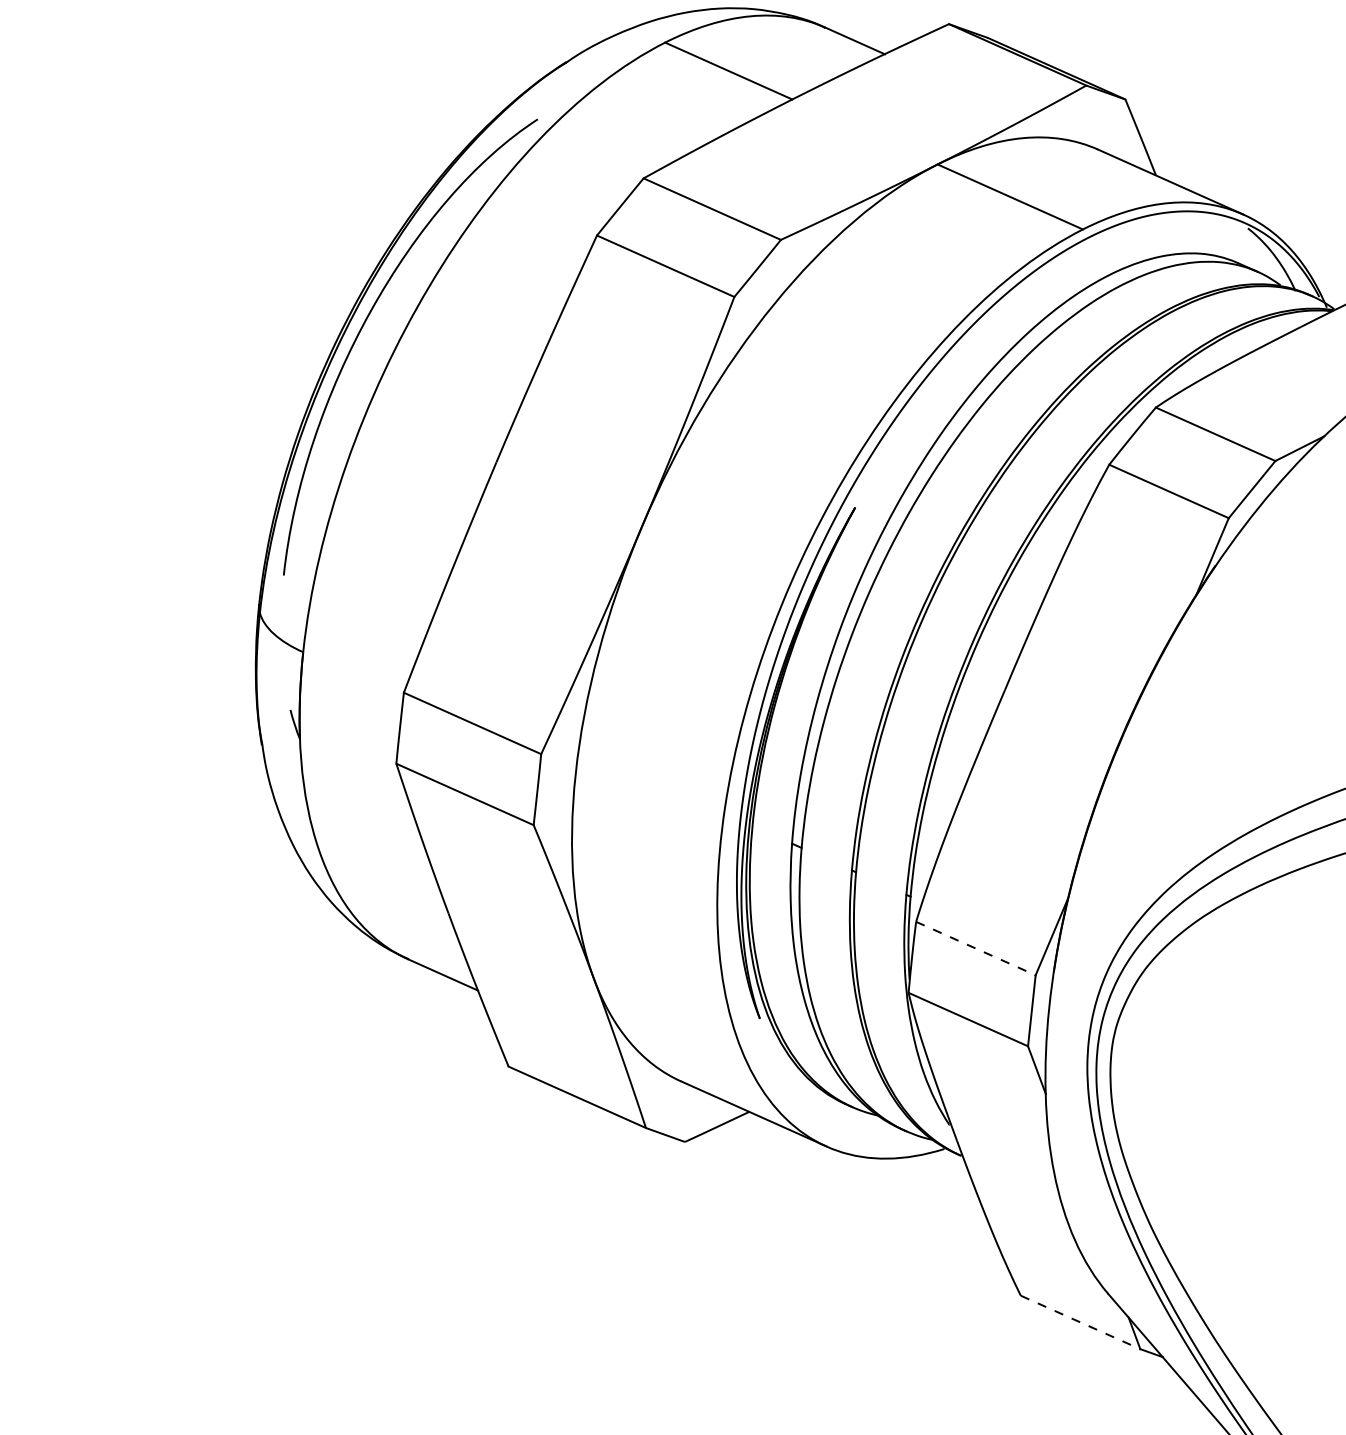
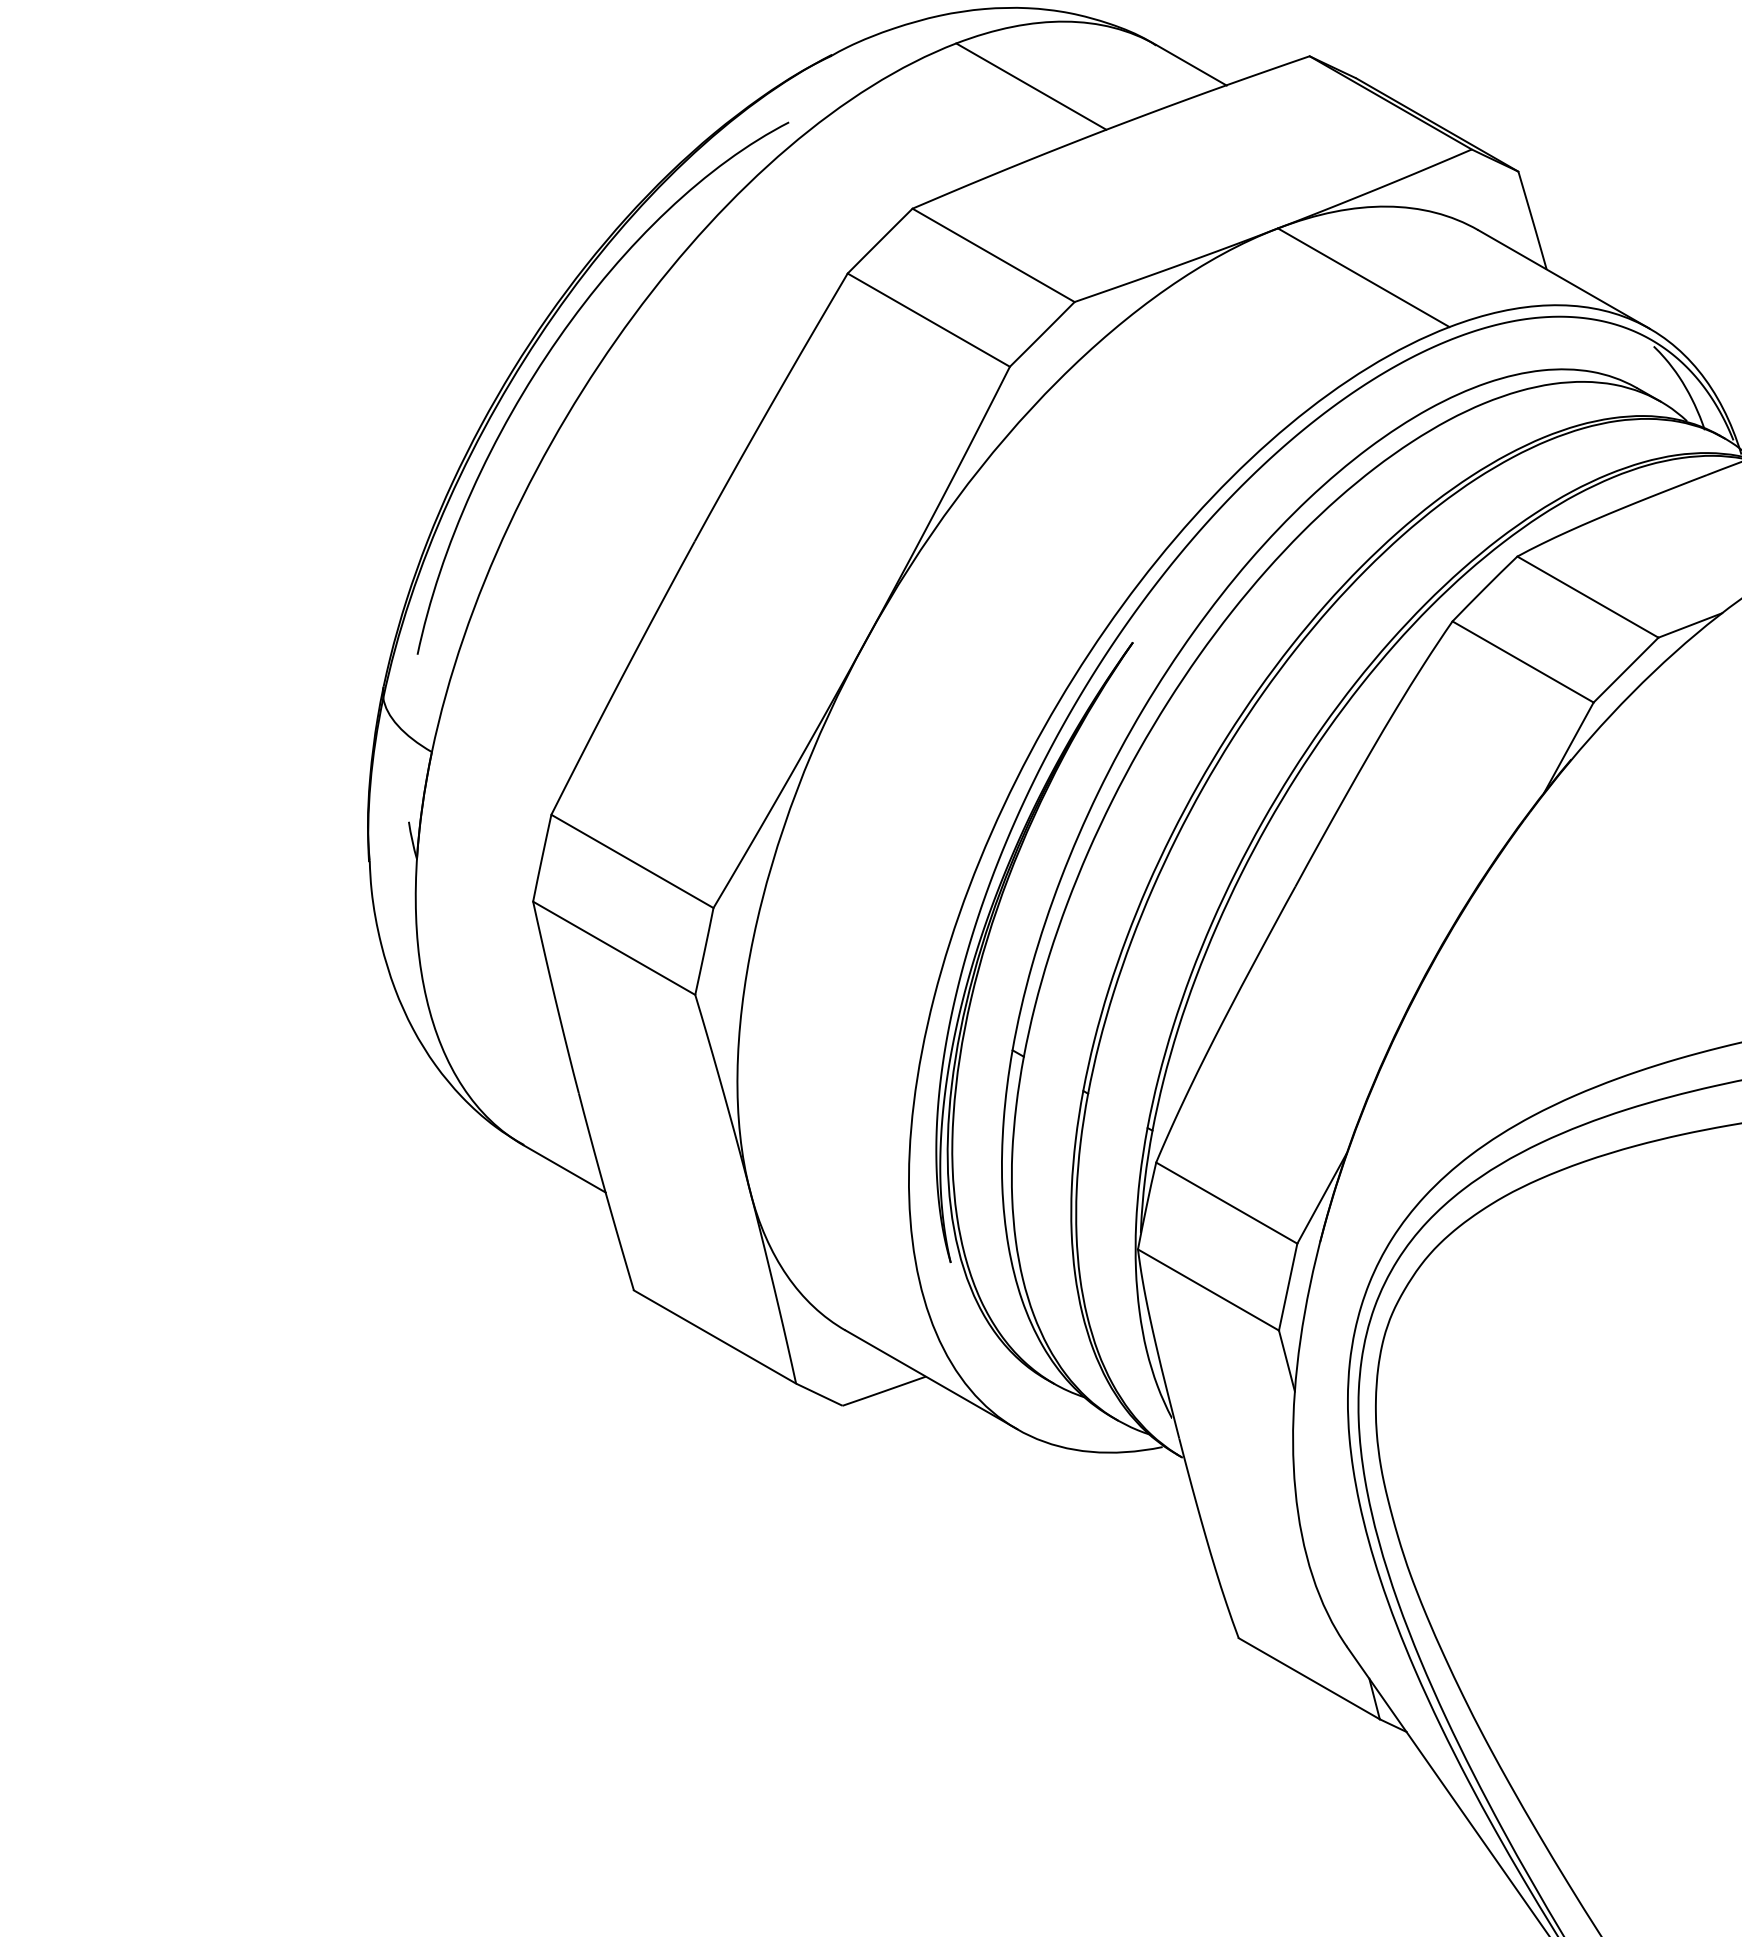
line: (976, 948) -> (1227, 1203), dashed -> solid
line: (1080, 1322) -> (1309, 1678), dashed -> solid

